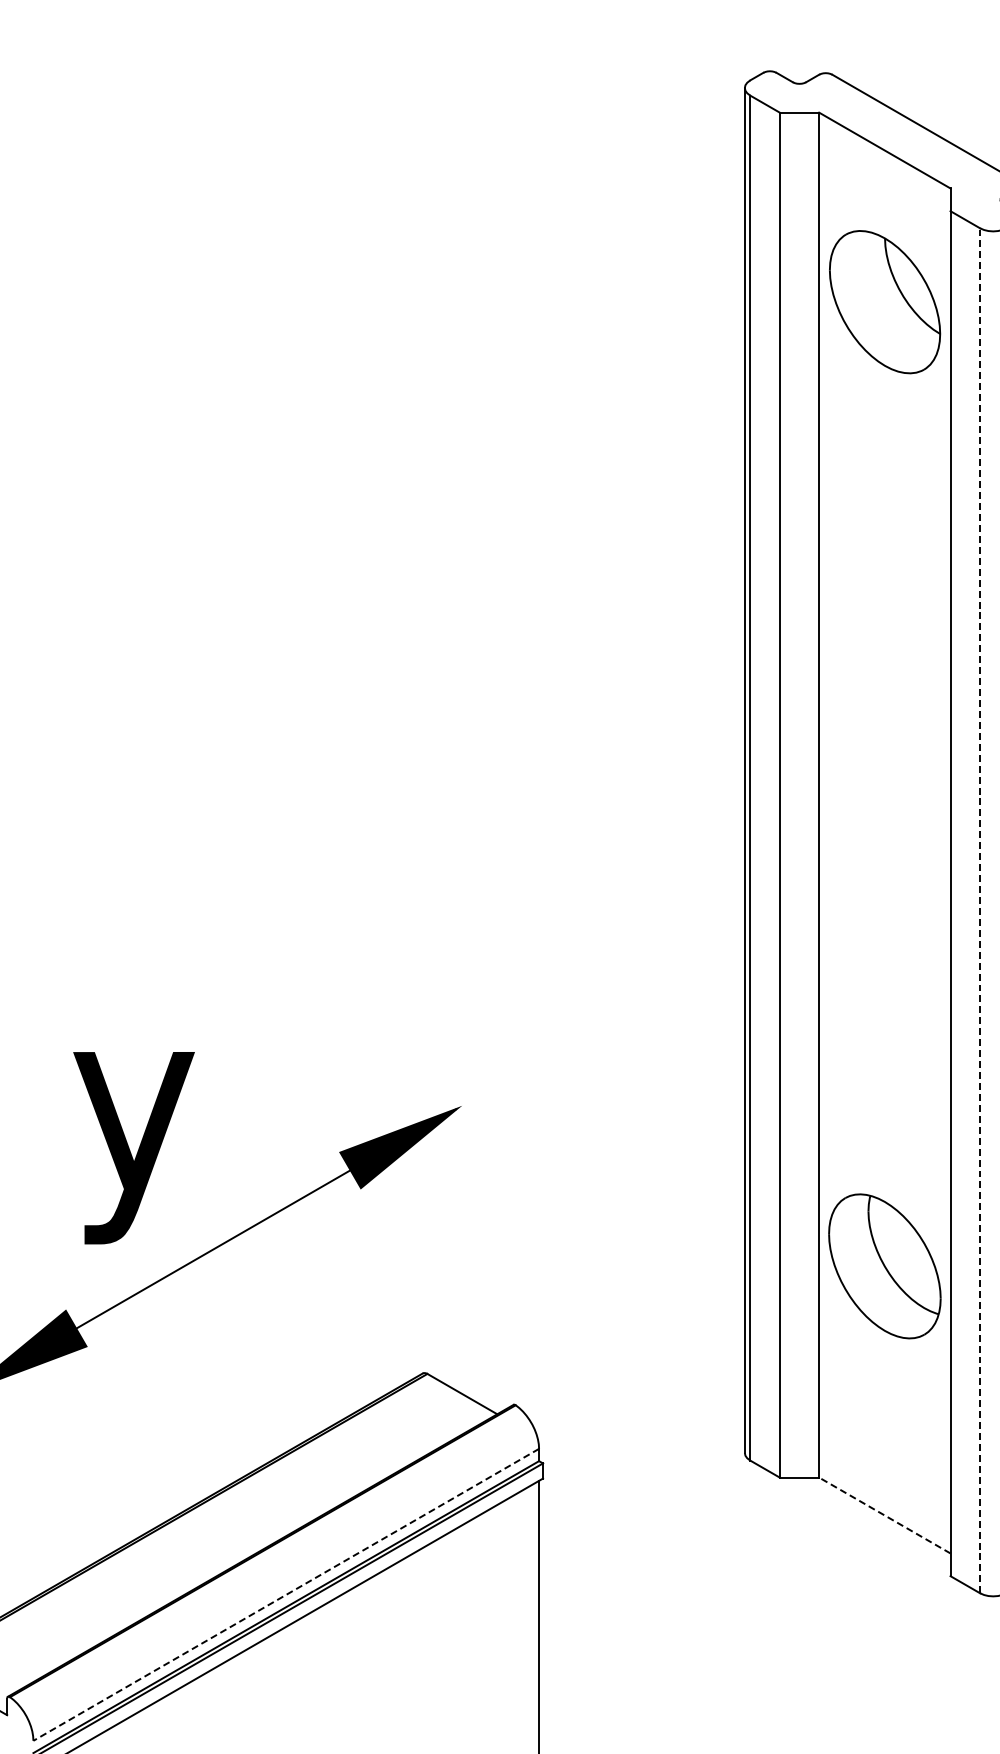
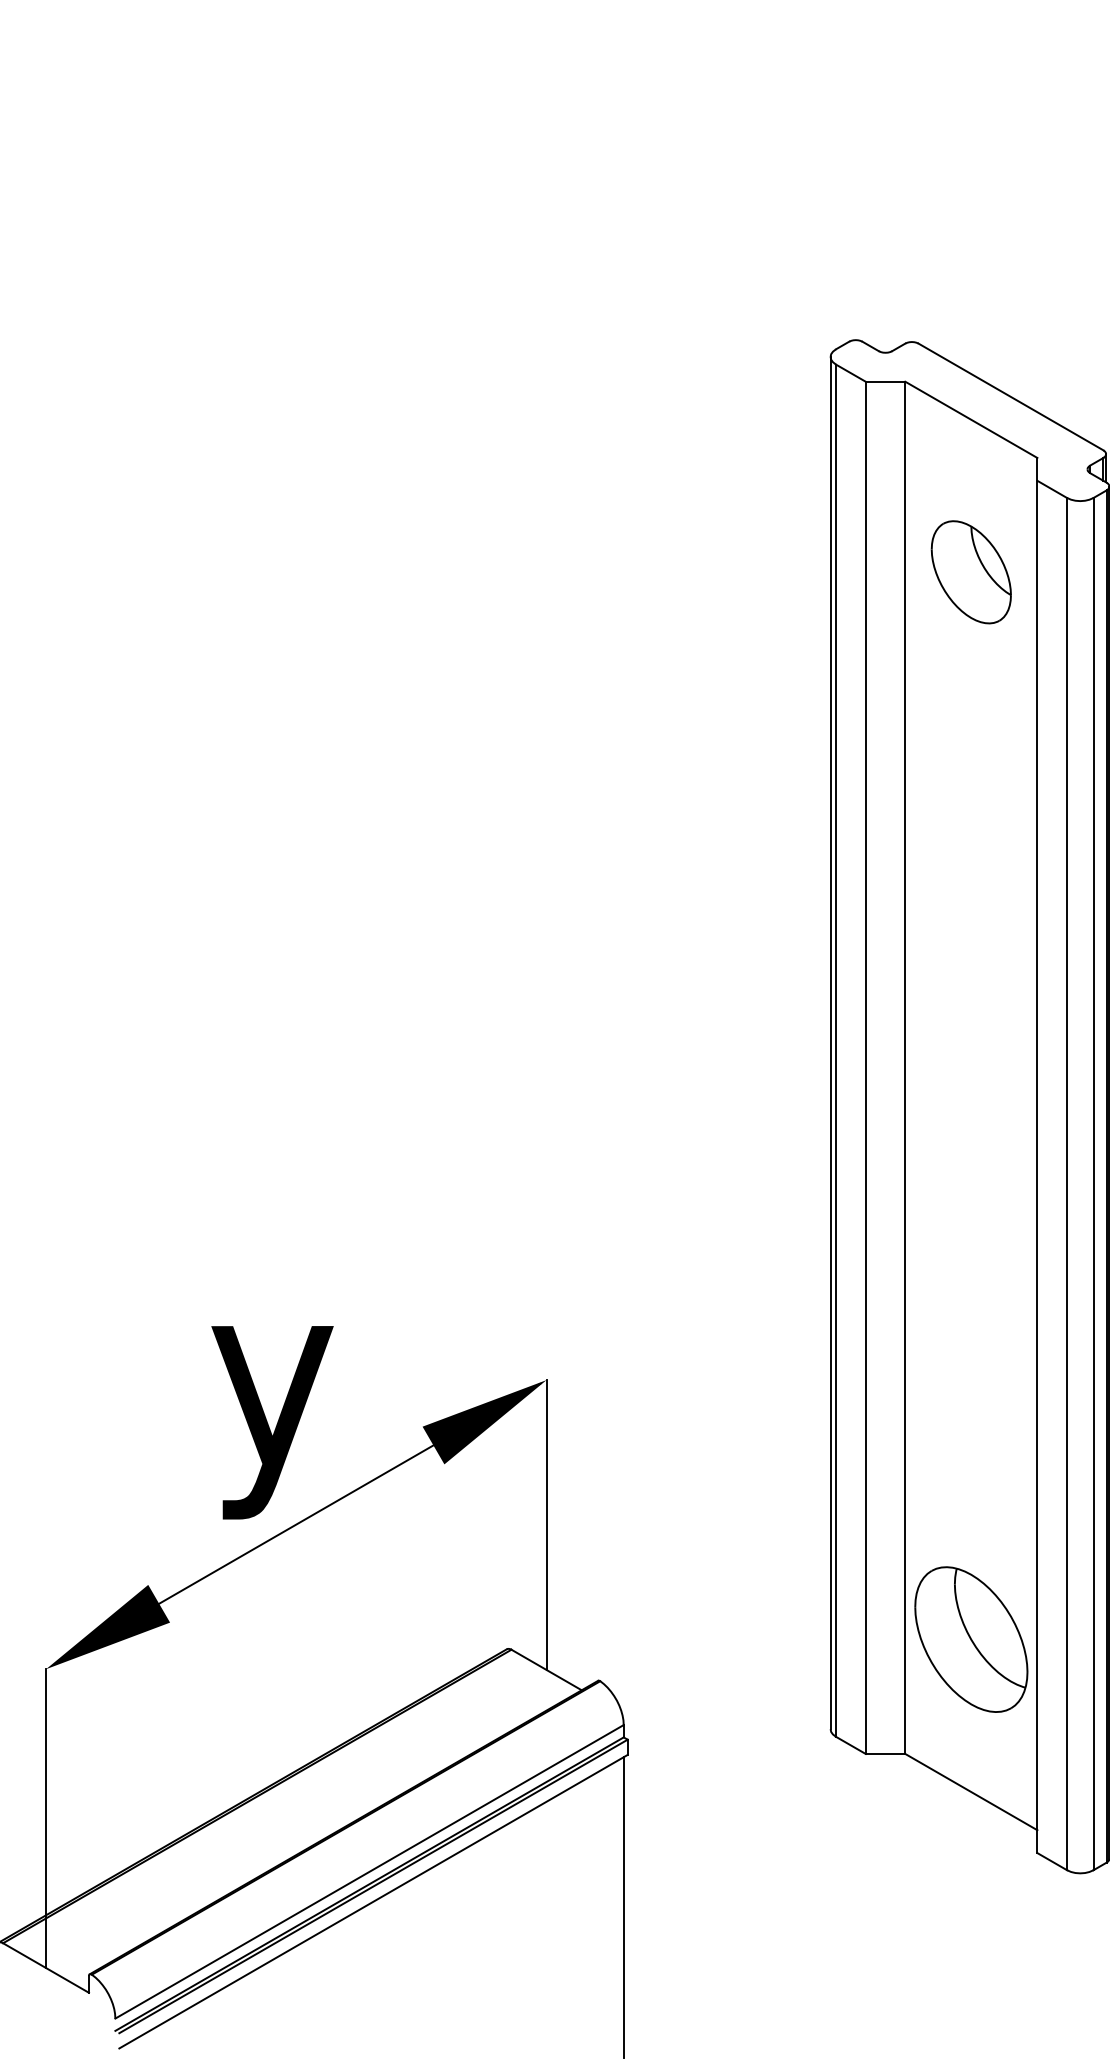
part: (884, 302) -> (970, 572), size x0.71
line: (980, 910) -> (1067, 1183), dashed -> solid
text: (134, 1147) -> (272, 1422), moved
line: (462, 1250) -> (546, 1525), added
part: (885, 1266) -> (971, 1639), moved
line: (884, 1514) -> (970, 1791), dashed -> solid
line: (286, 1595) -> (369, 1872), dashed -> solid

